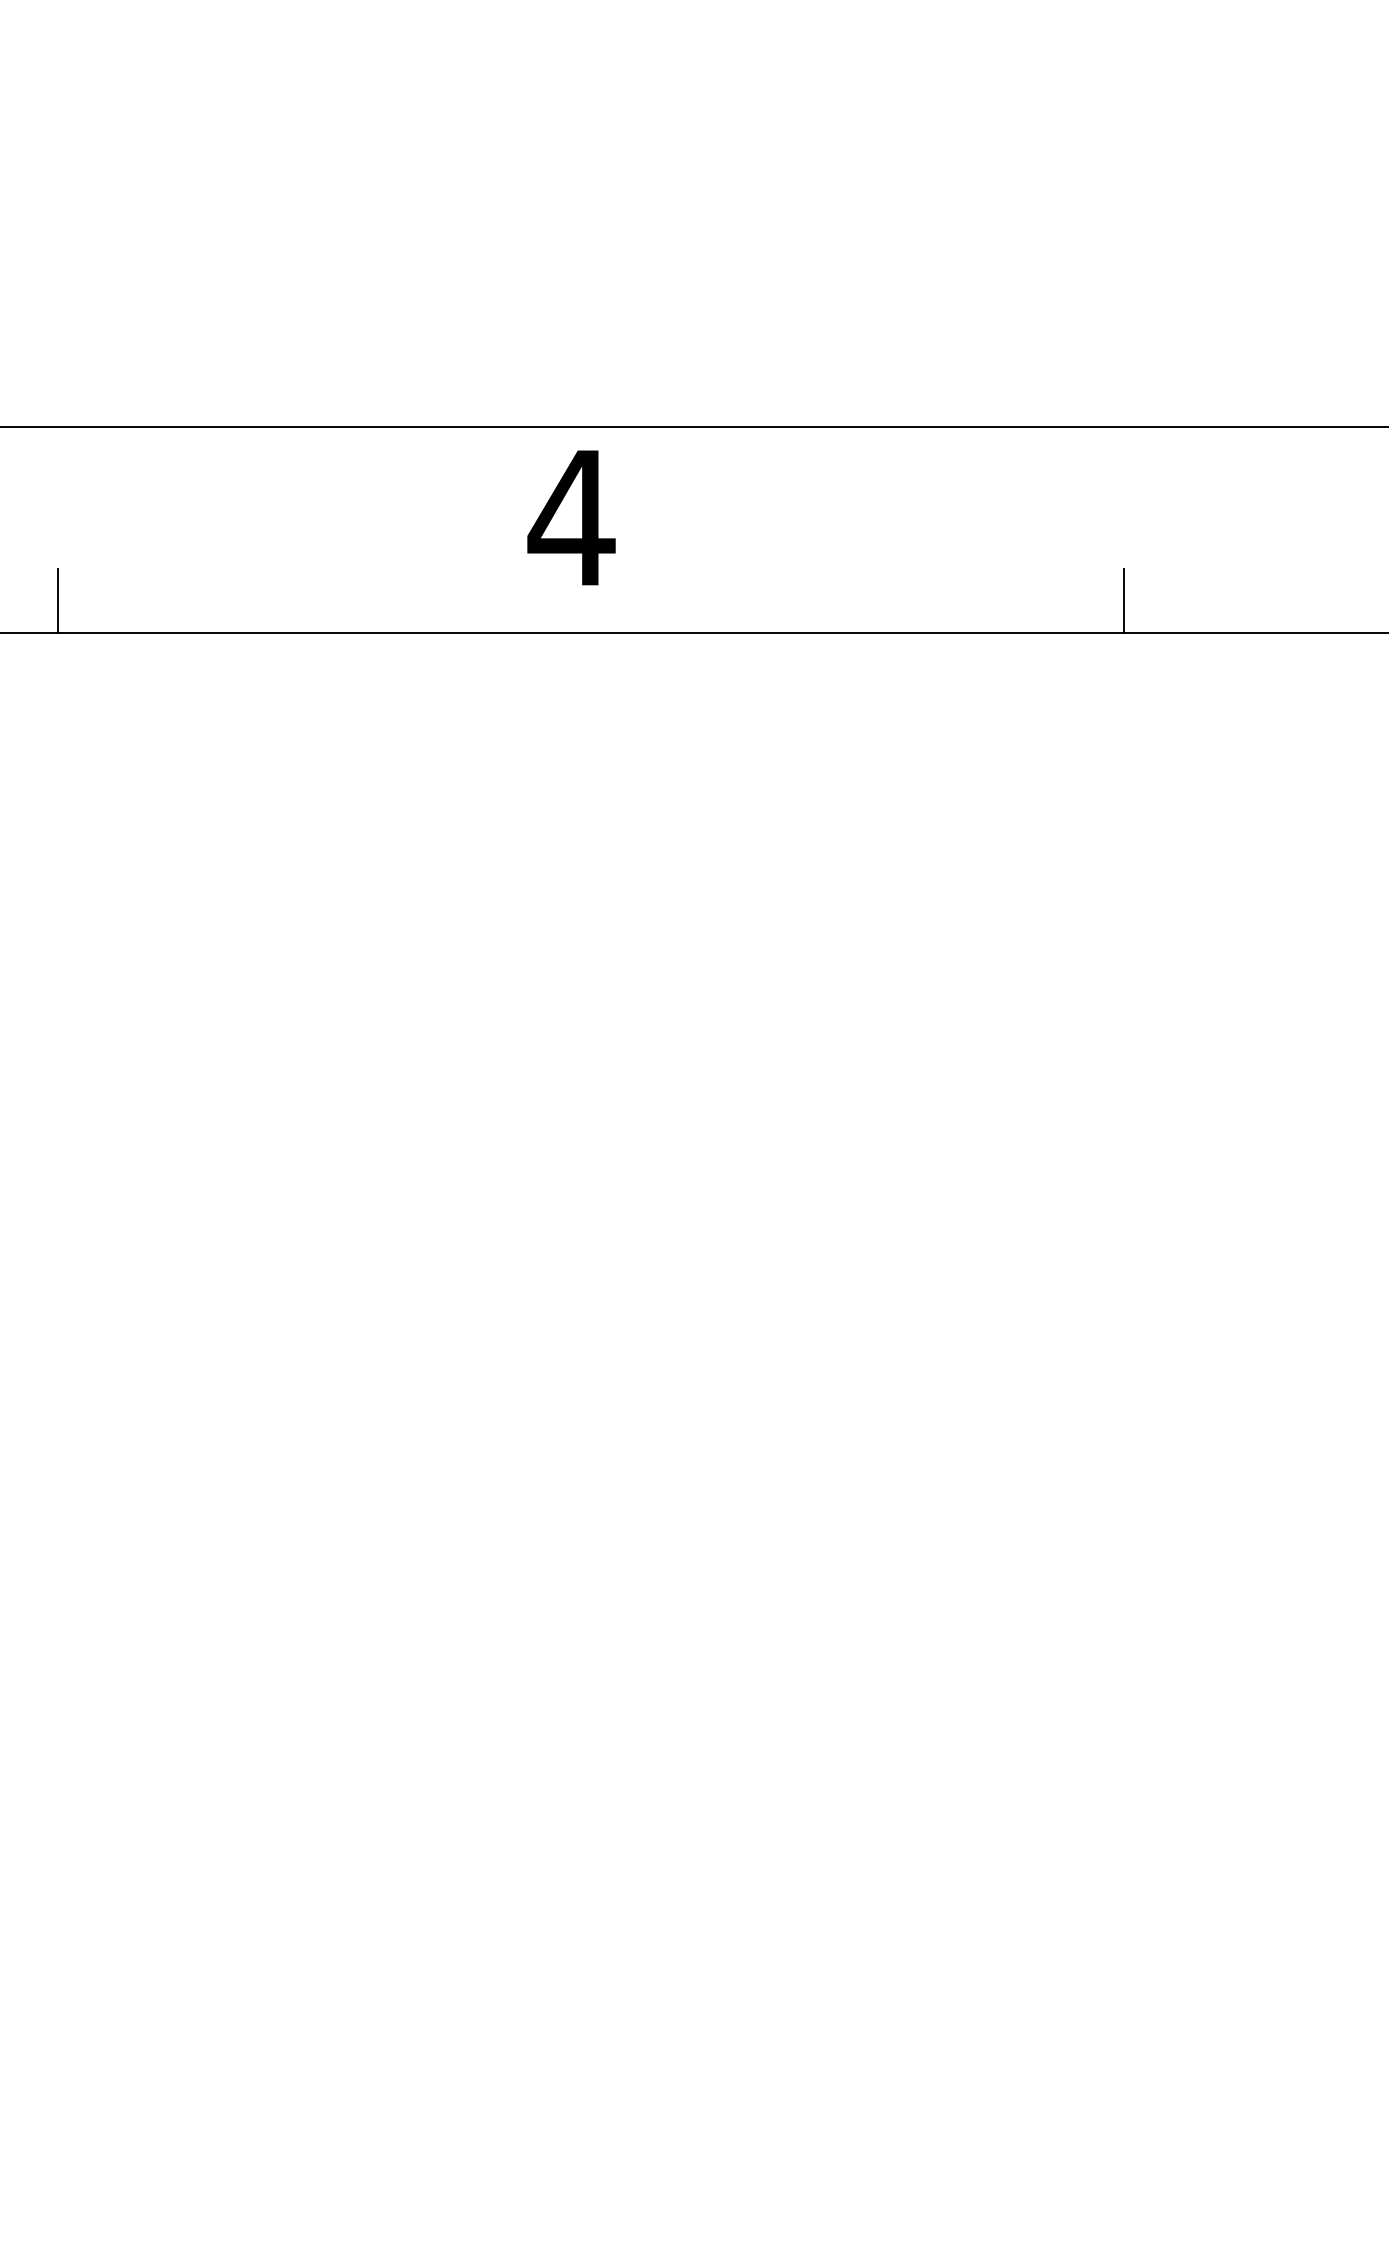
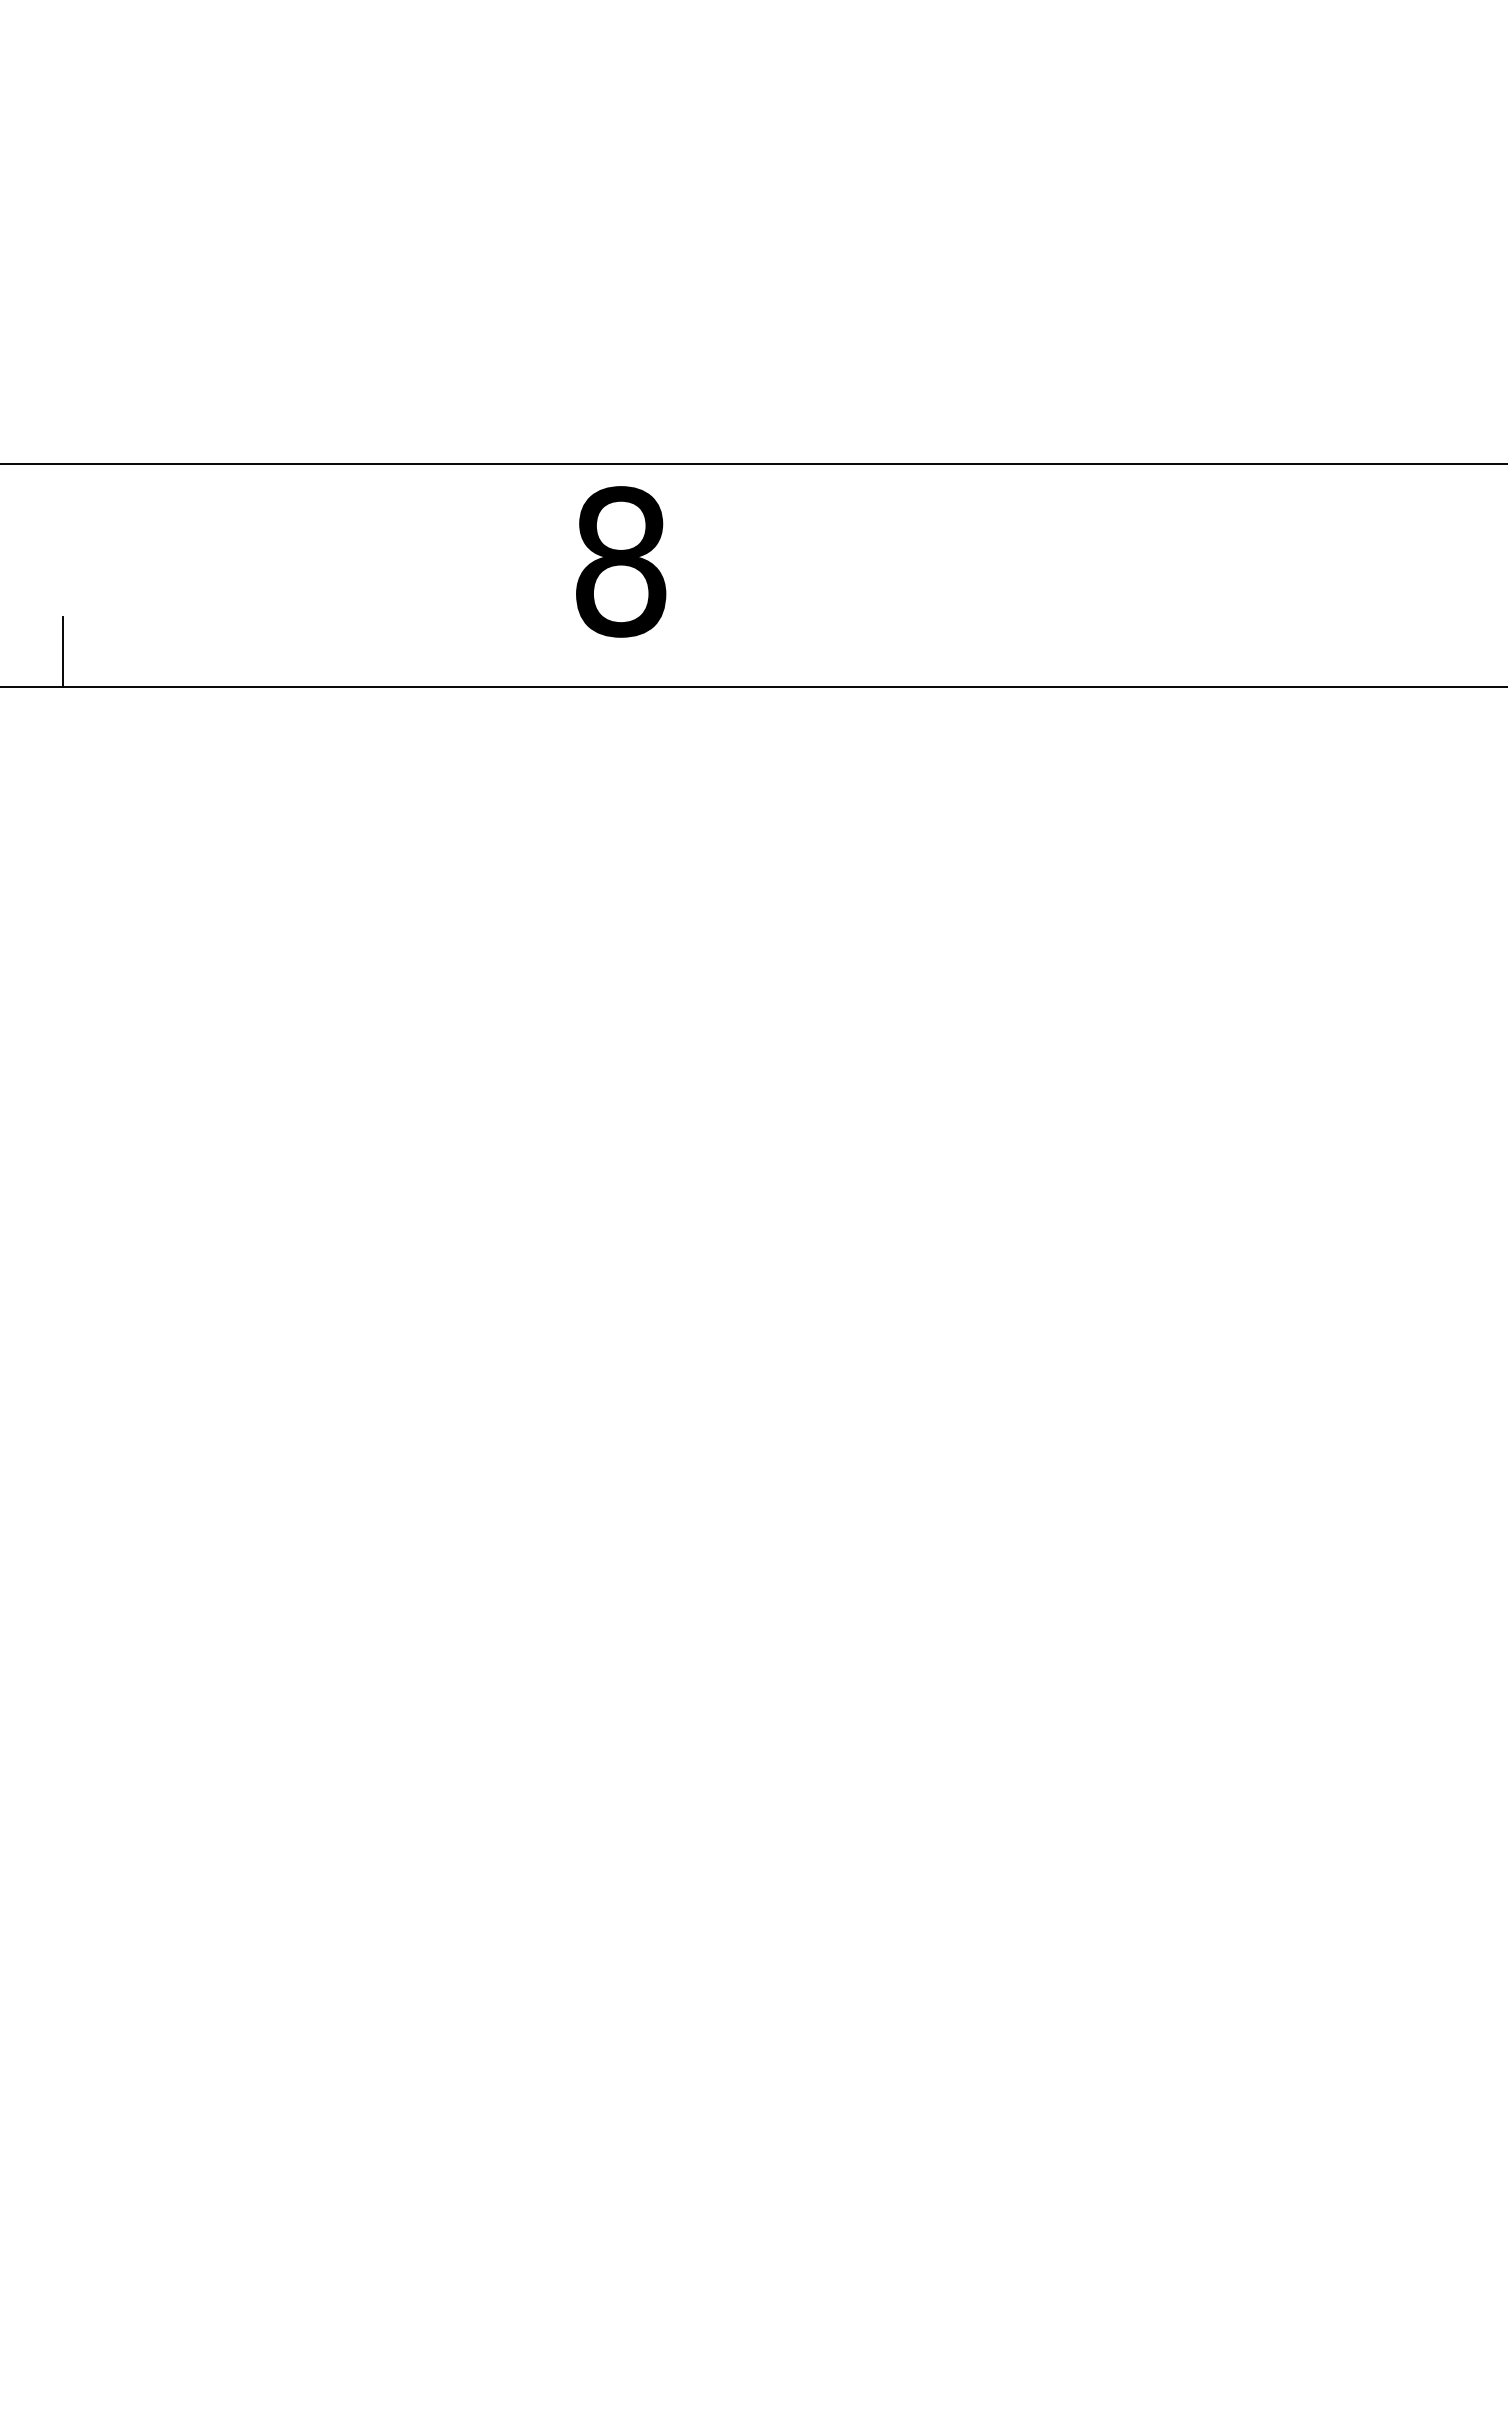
text: (571, 517) -> (620, 561), 4 -> 8
line: (1124, 600) -> (1220, 651), removed

